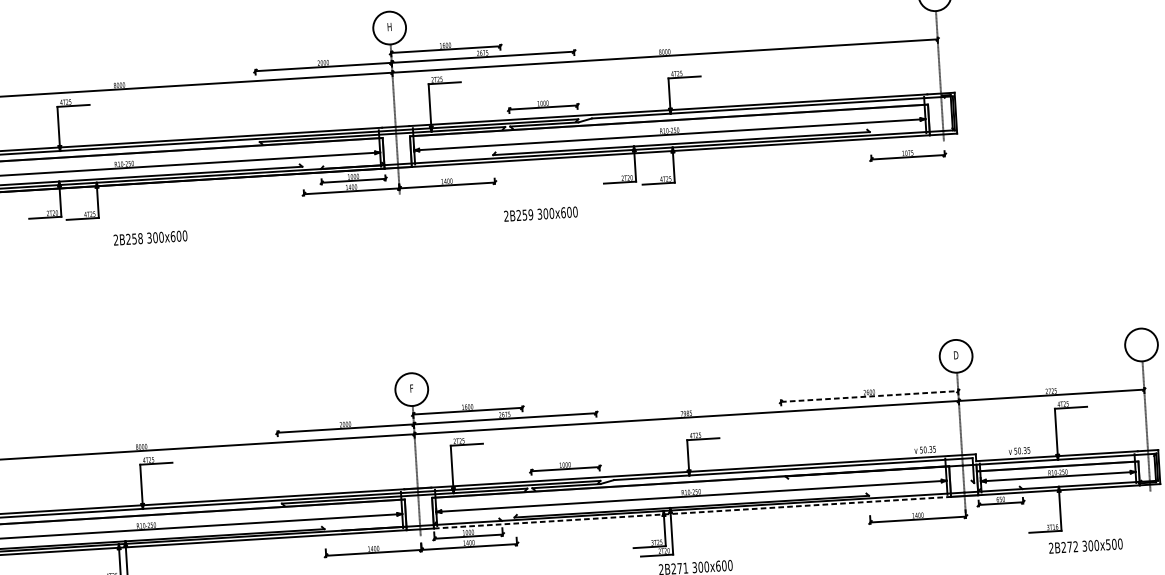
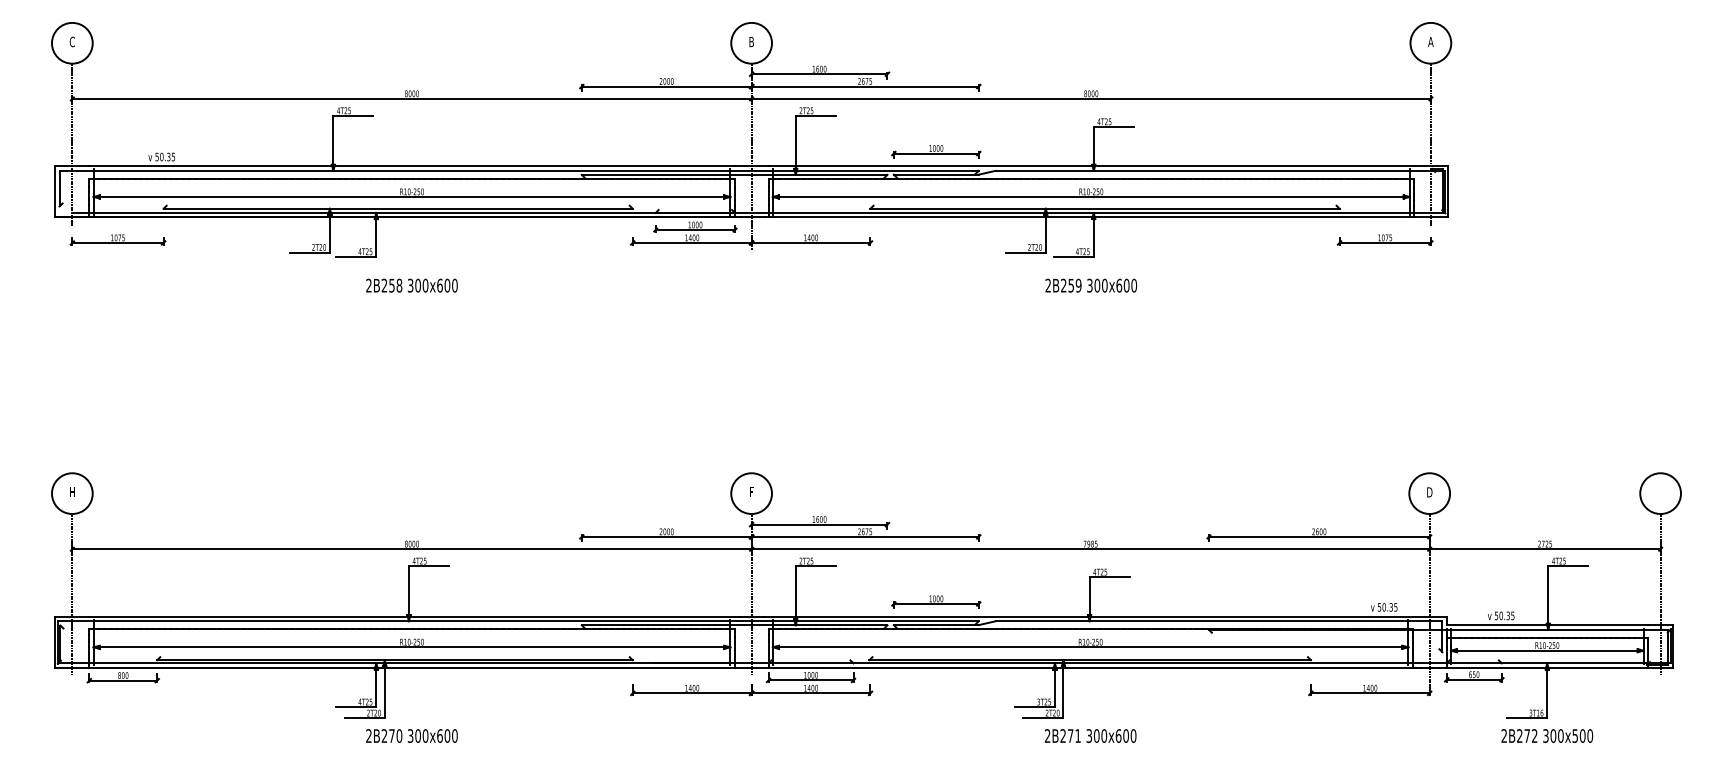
text: (389, 27) -> (751, 42), H -> B
text: (541, 213) -> (1091, 285), moved
text: (150, 237) -> (411, 285), moved
line: (869, 396) -> (1319, 536), dashed -> solid
line: (693, 512) -> (1091, 667), dashed -> solid
text: (1086, 545) -> (1547, 735), moved

